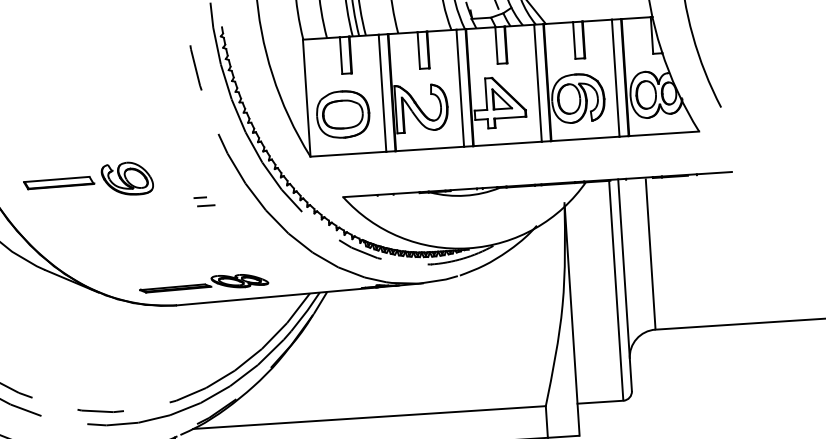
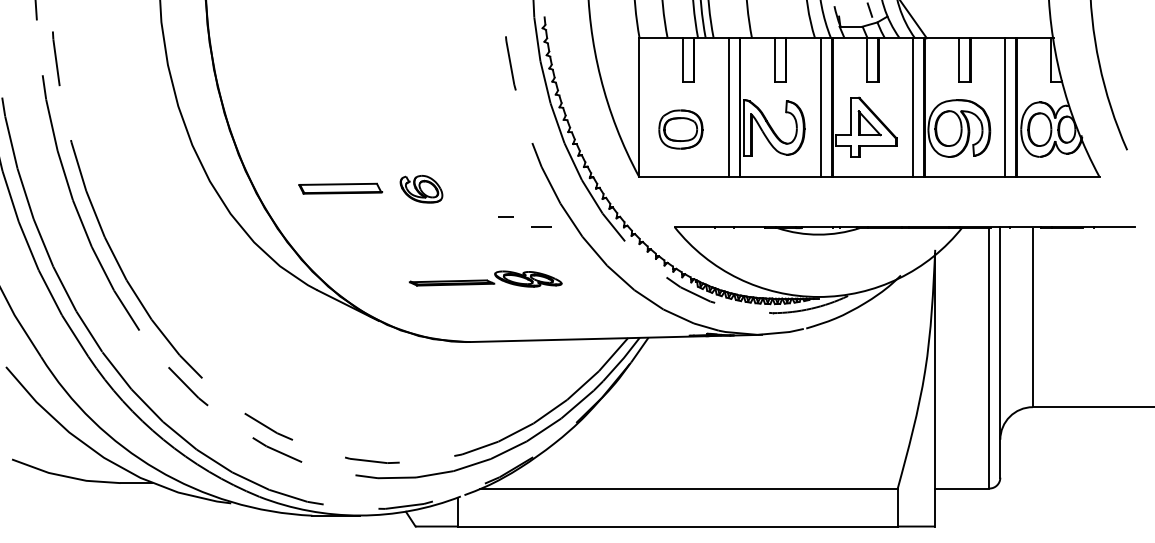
part: (342, 114) -> (680, 129), size x0.7
part: (127, 179) -> (421, 189), size x0.7
line: (206, 205) -> (541, 226), moved
part: (203, 282) -> (485, 278), moved

